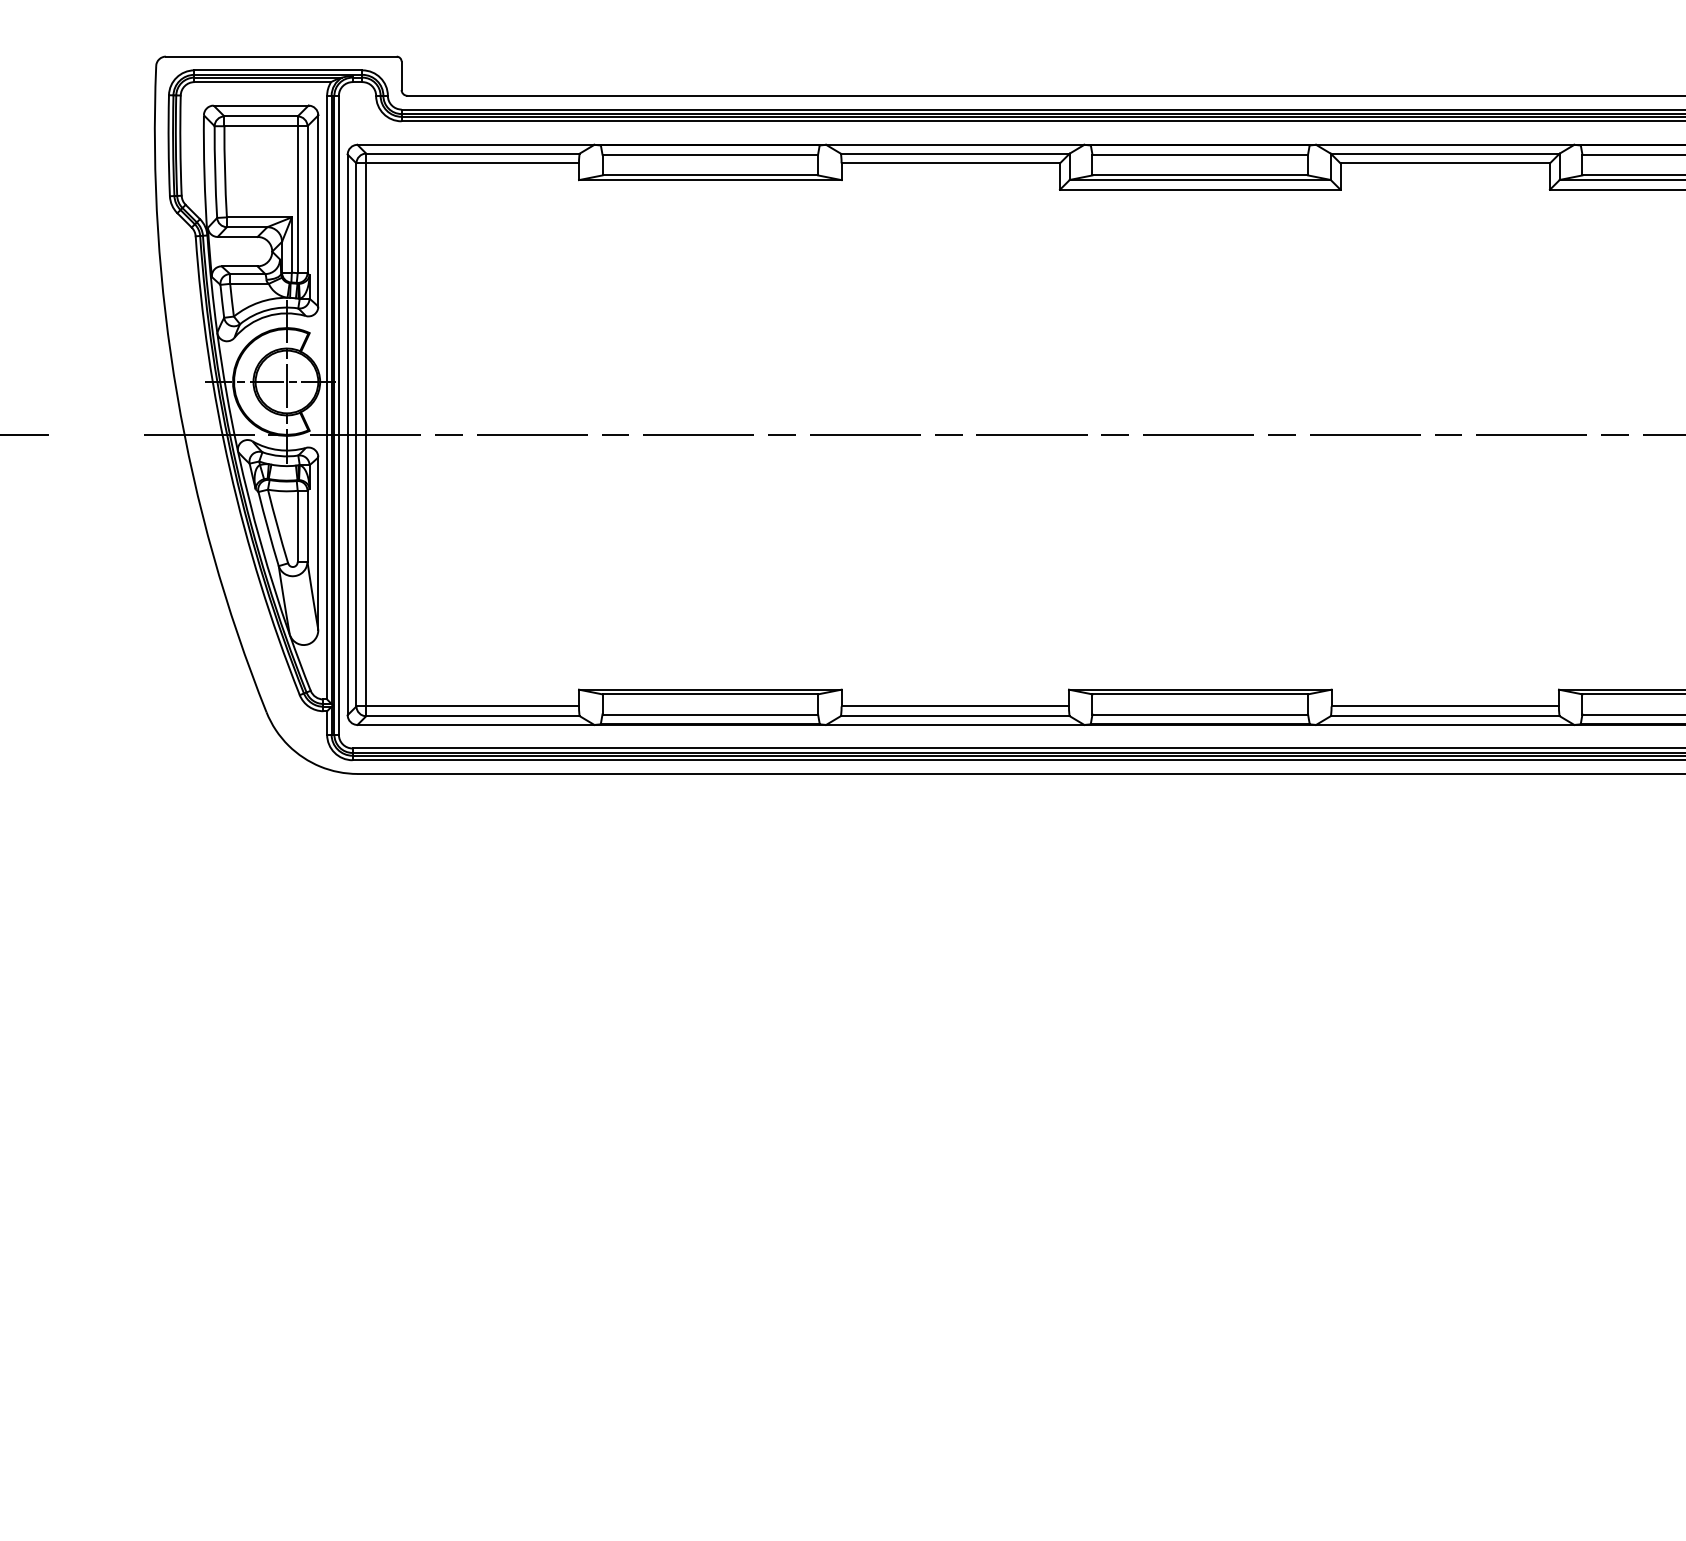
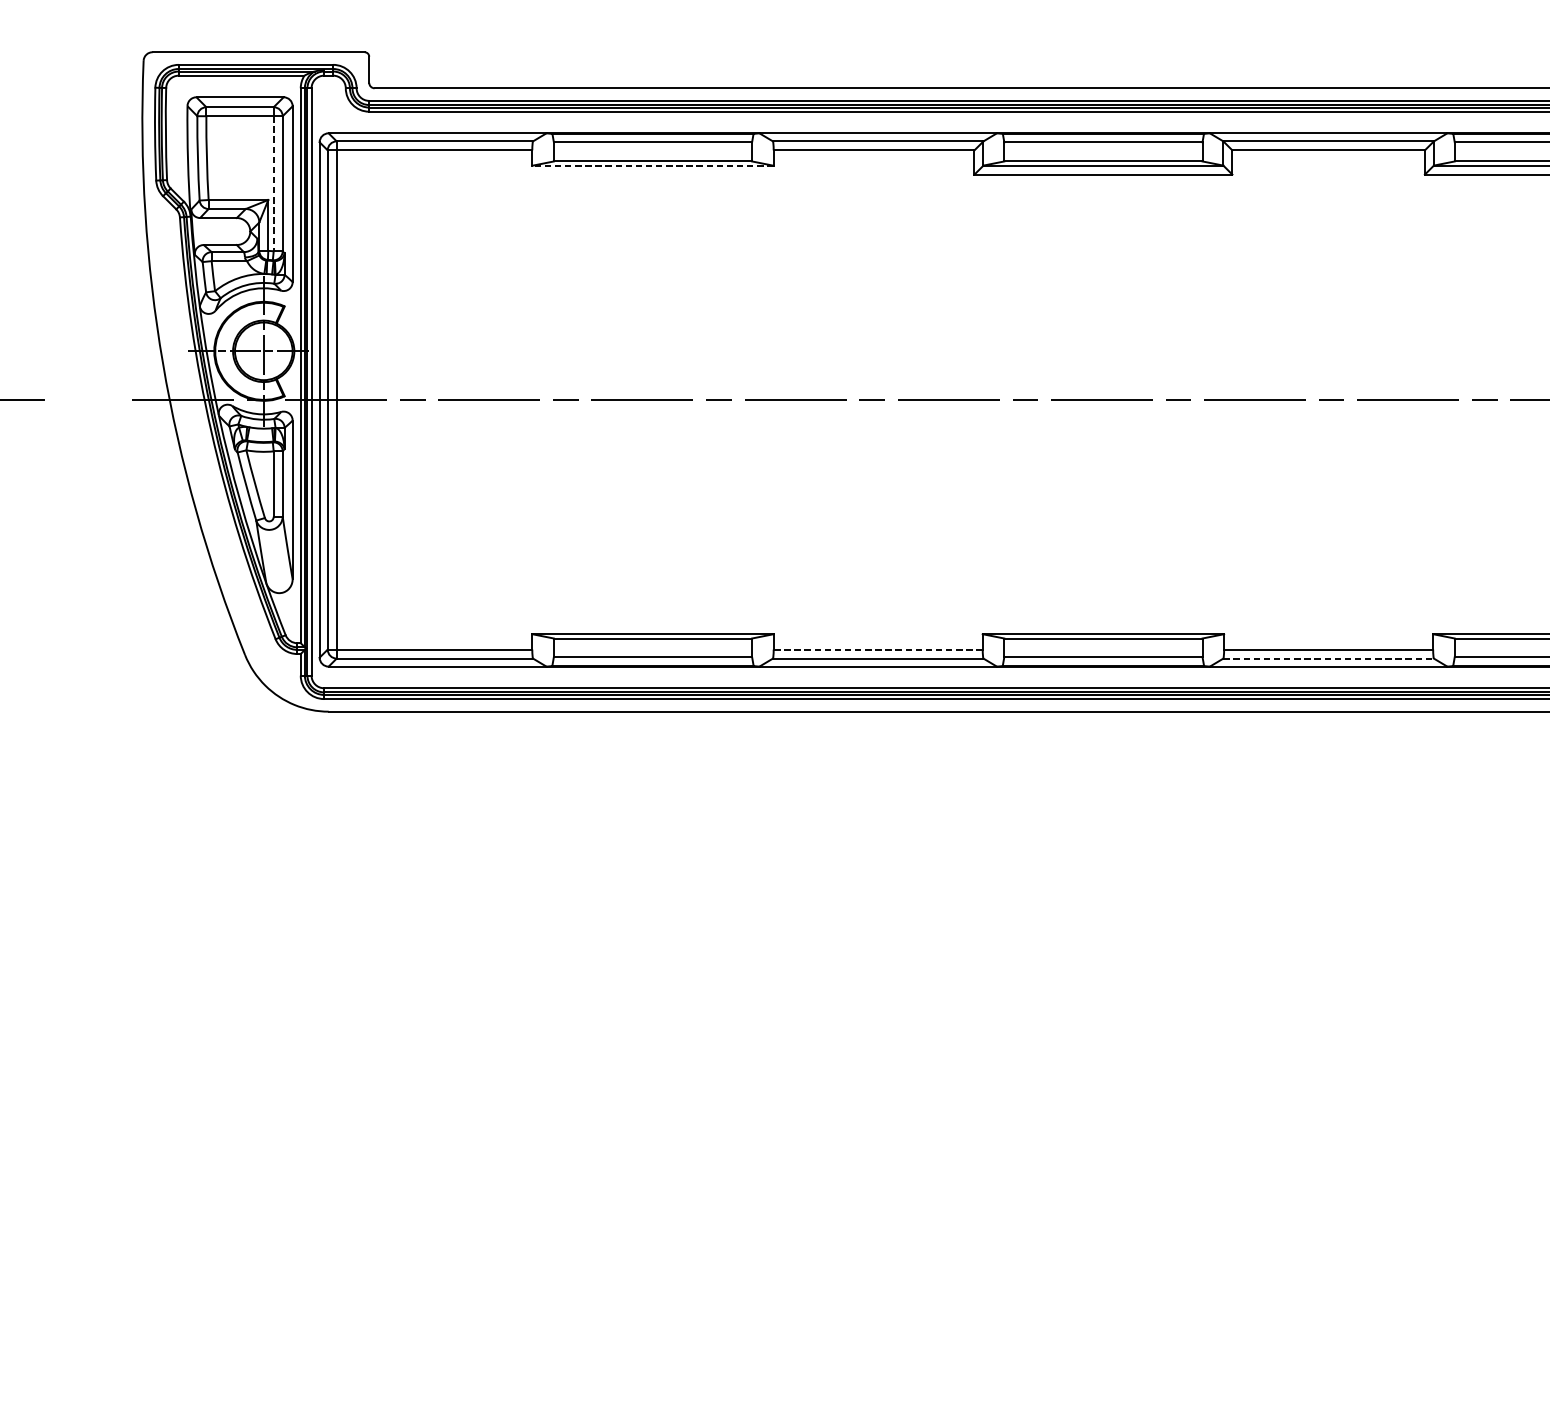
line: (709, 180) -> (652, 166), solid -> dashed
line: (297, 200) -> (273, 184), solid -> dashed
line: (955, 706) -> (878, 649), solid -> dashed
line: (1445, 716) -> (1328, 658), solid -> dashed

